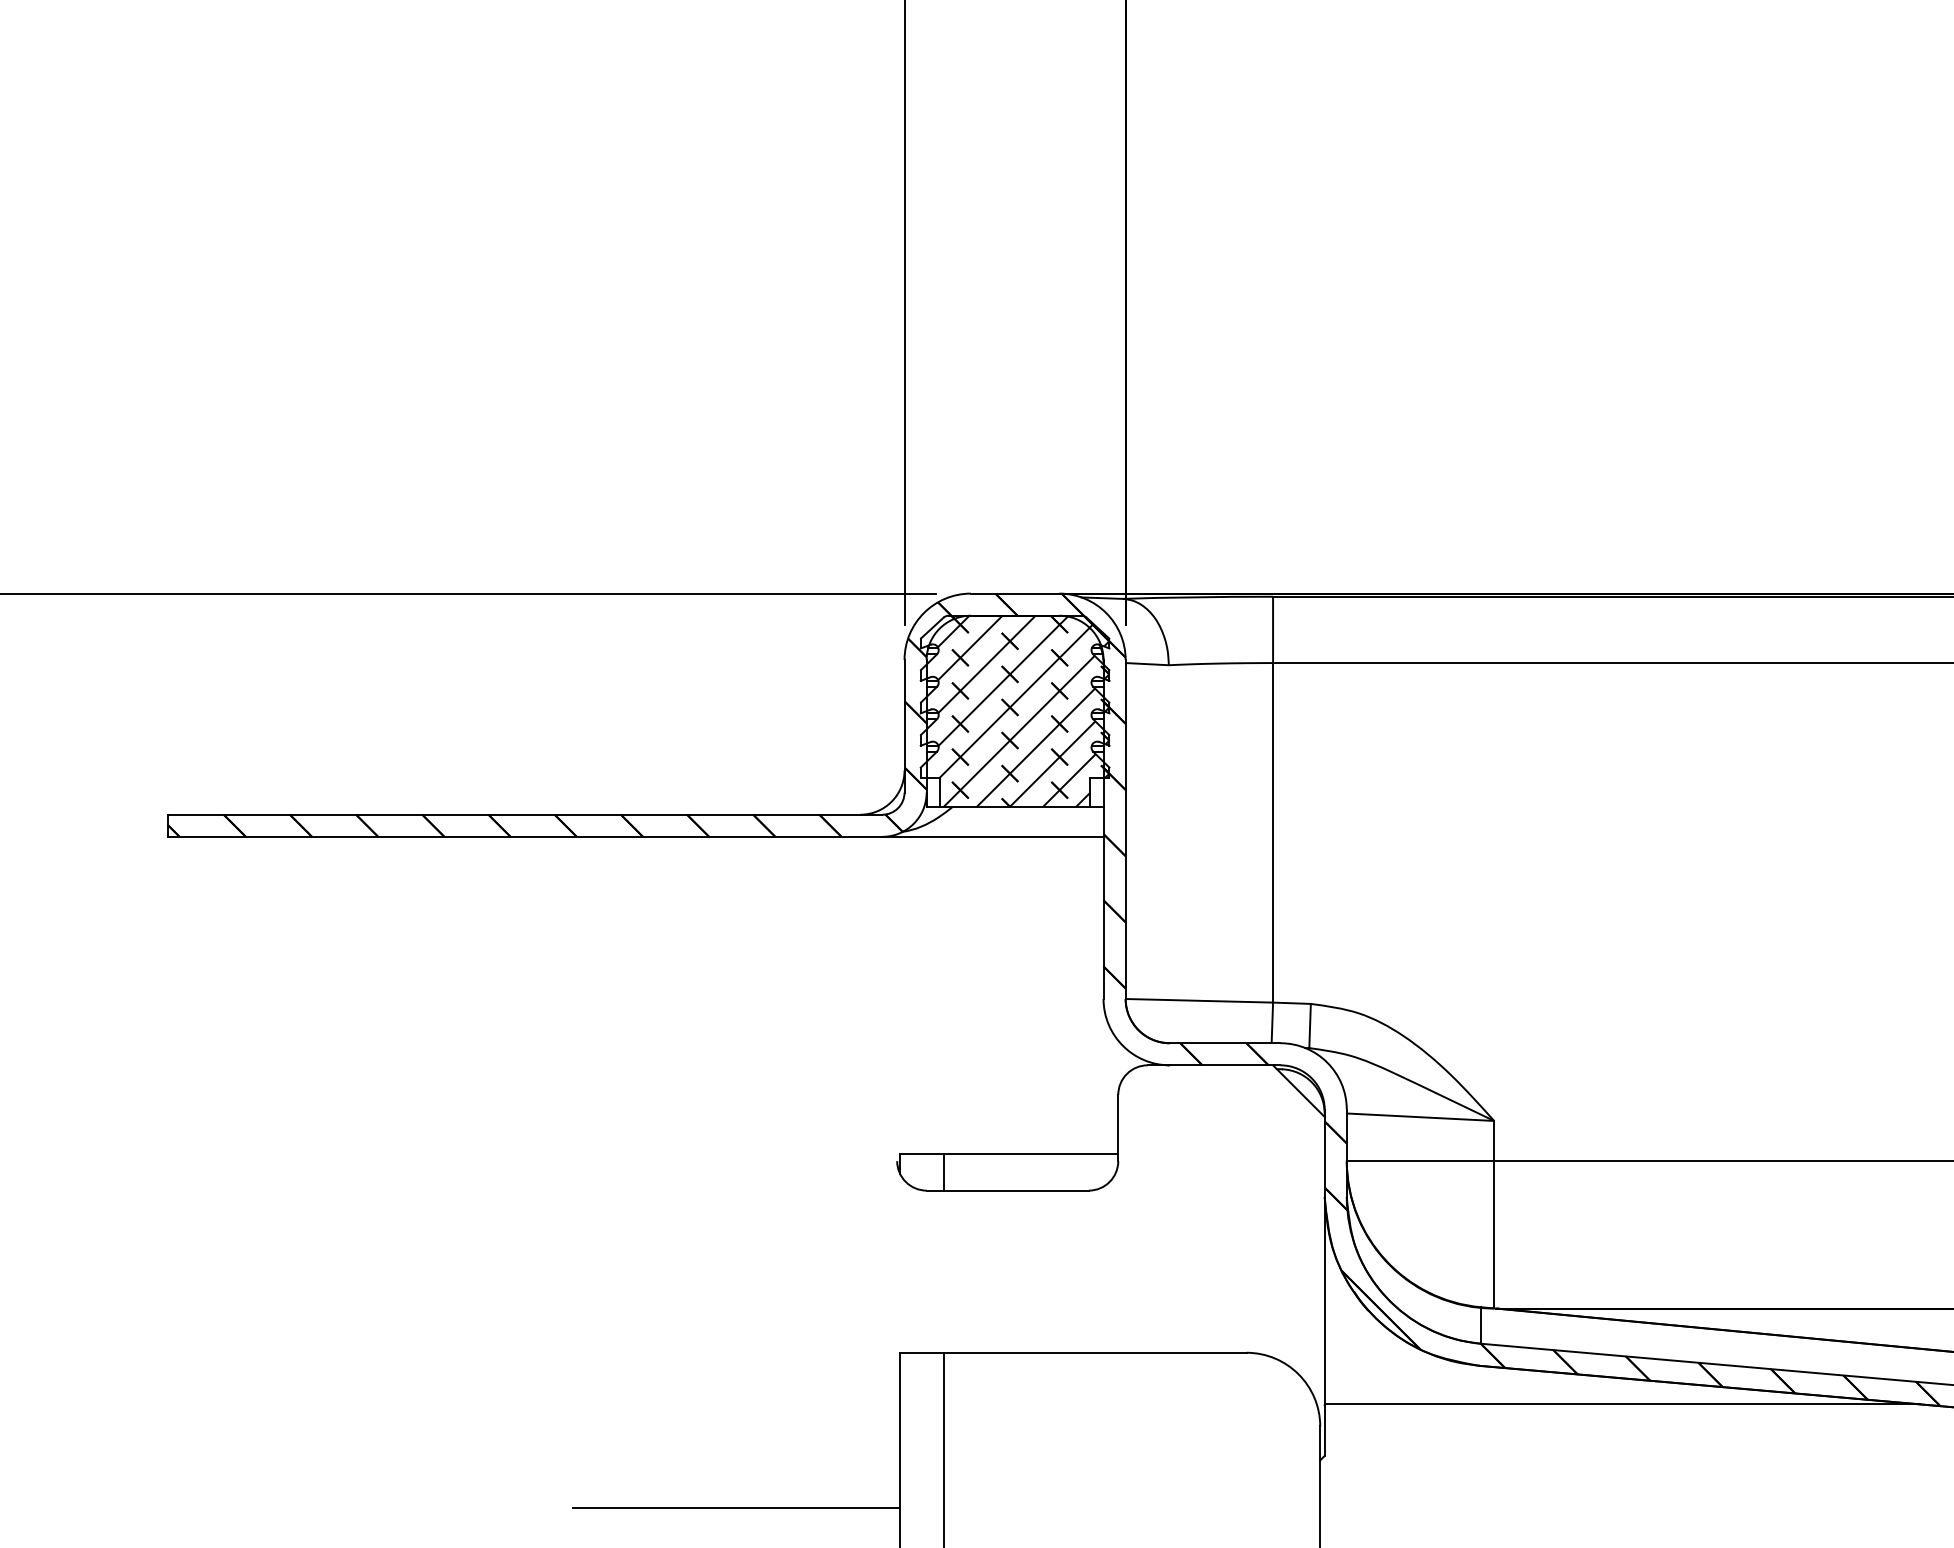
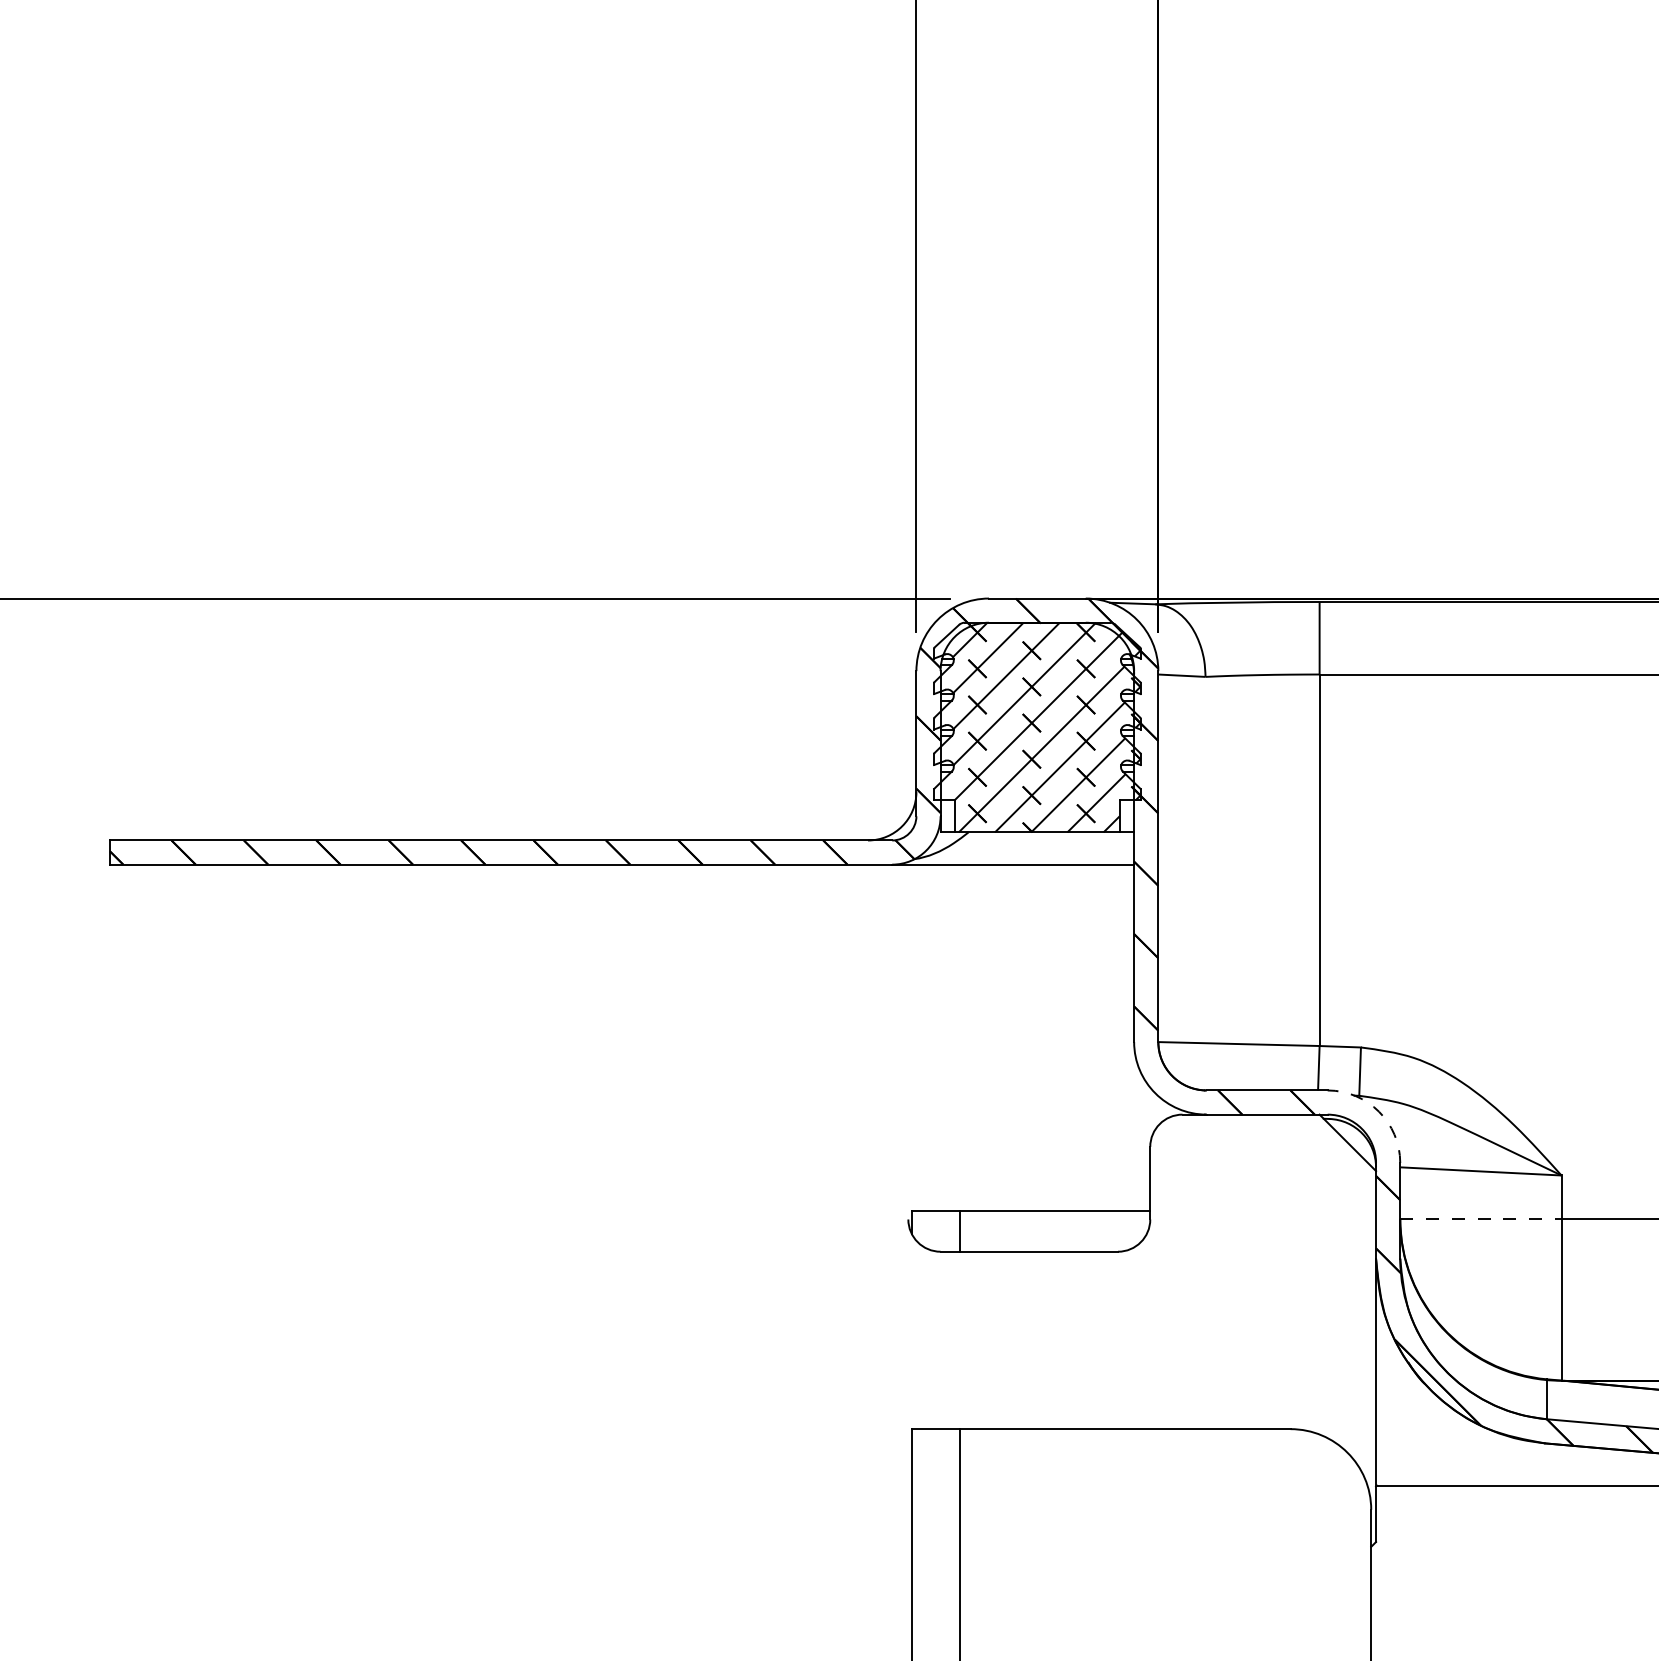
arc: (1327, 1062) -> (1379, 1111), solid -> dashed
line: (1420, 1161) -> (1480, 1219), solid -> dashed
line: (736, 1507) -> (732, 1598), removed

